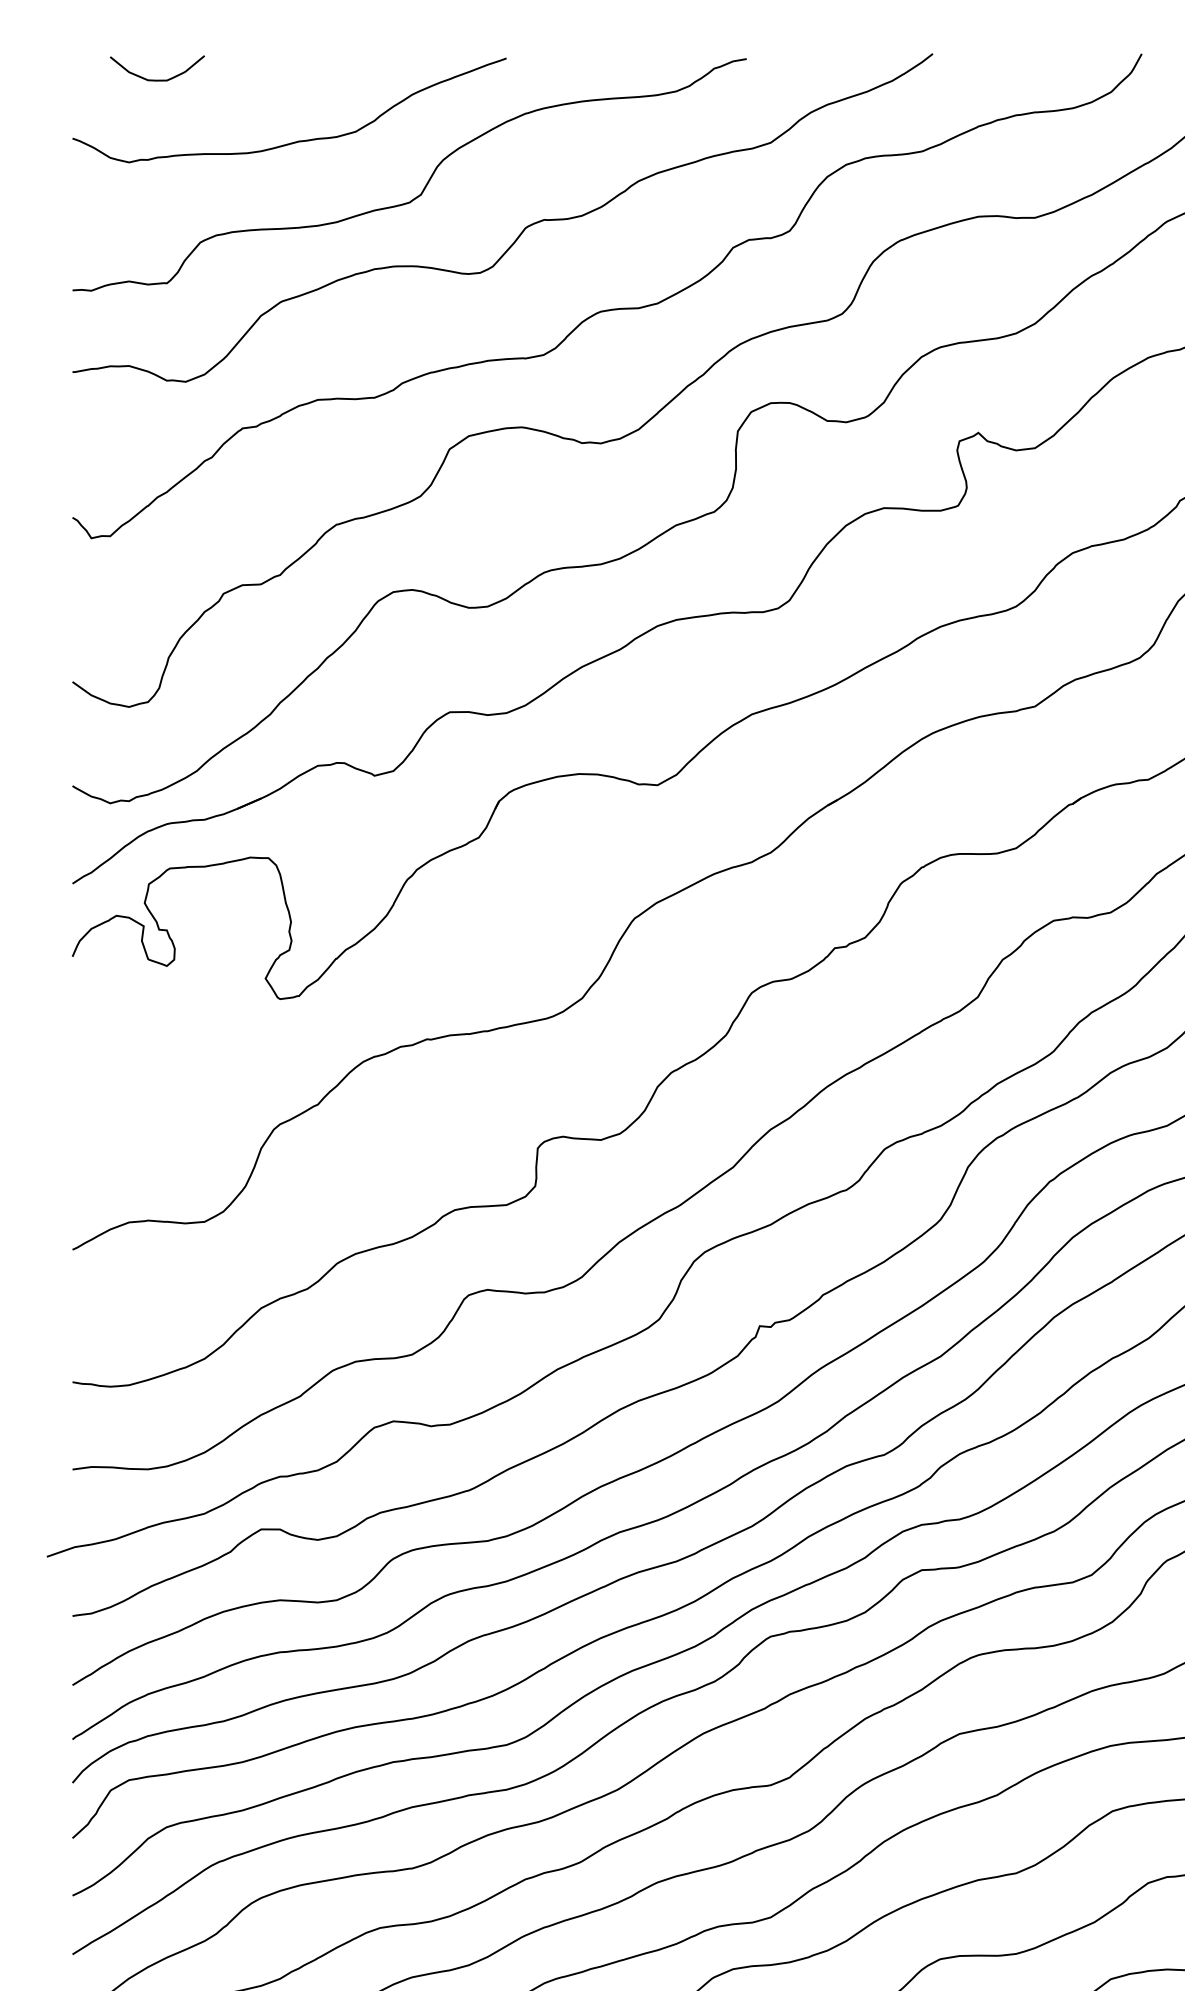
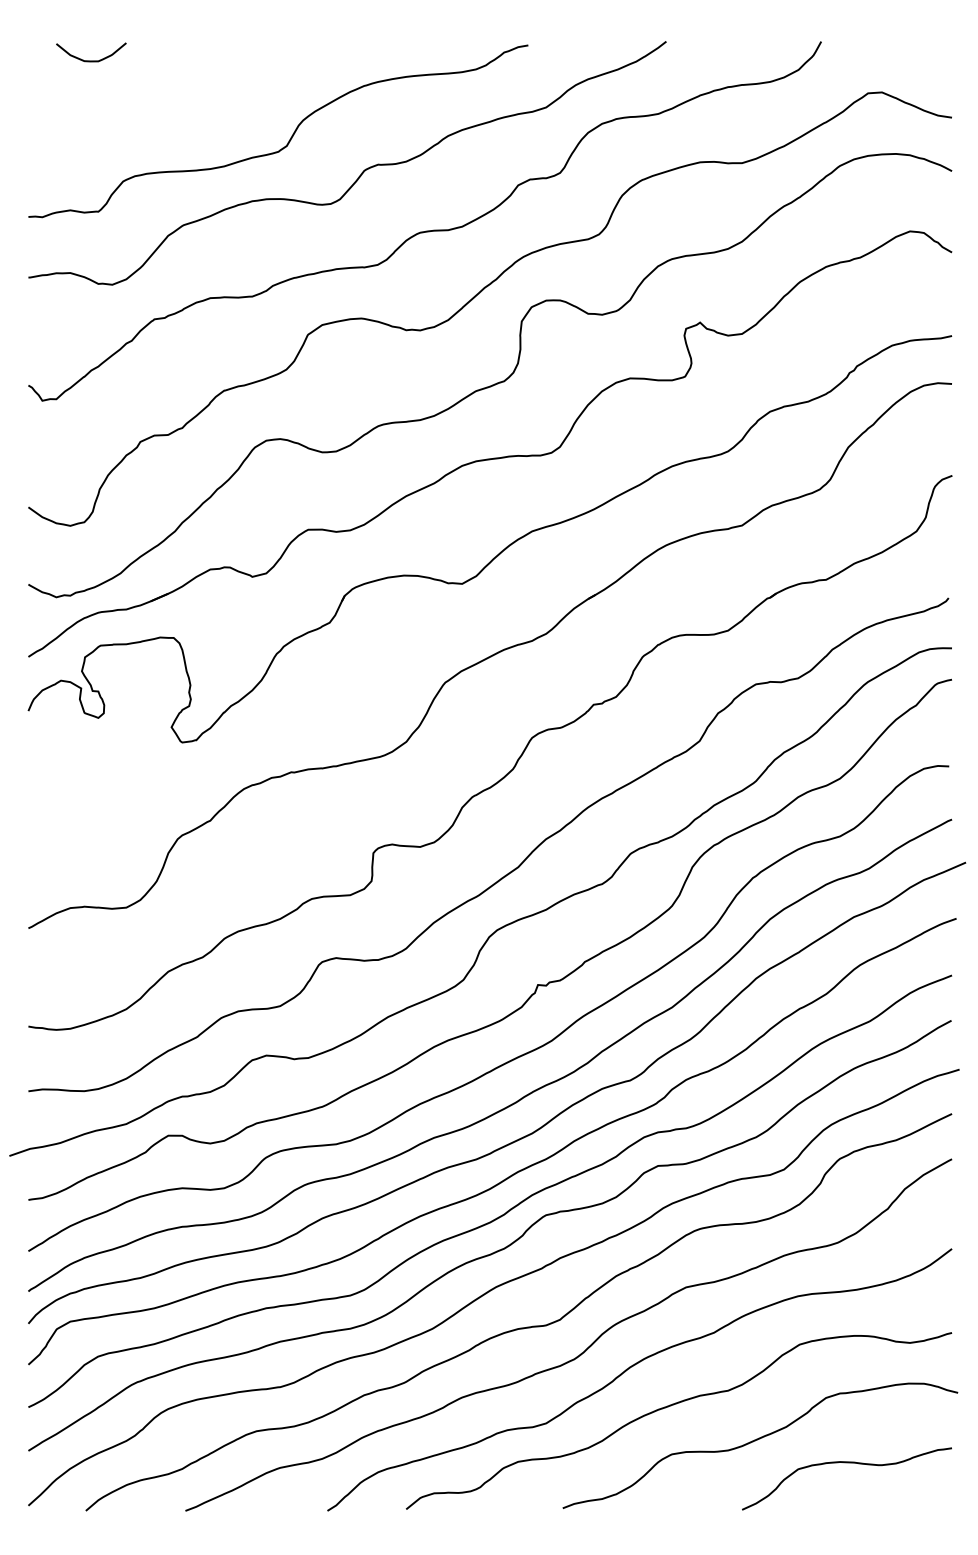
curve: (297, 140) -> (195, 105), removed

